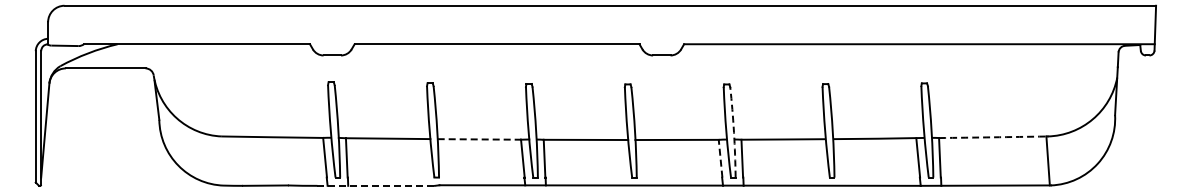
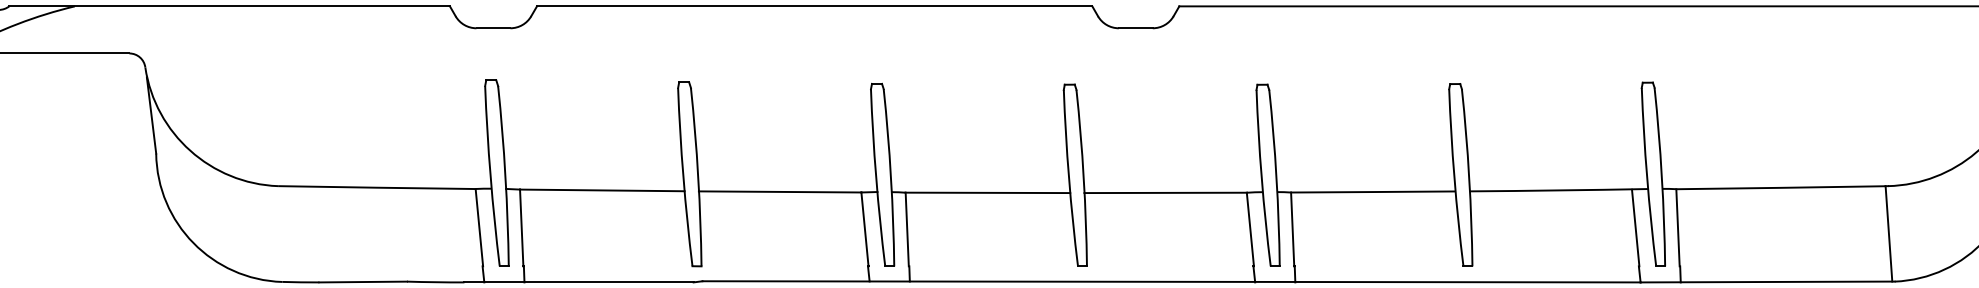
arc: (733, 132) -> (1275, 178), dashed -> solid
arc: (992, 137) -> (1780, 188), dashed -> solid
line: (479, 139) -> (780, 192), dashed -> solid
line: (720, 158) -> (1250, 229), dashed -> solid
line: (376, 185) -> (579, 281), dashed -> solid

